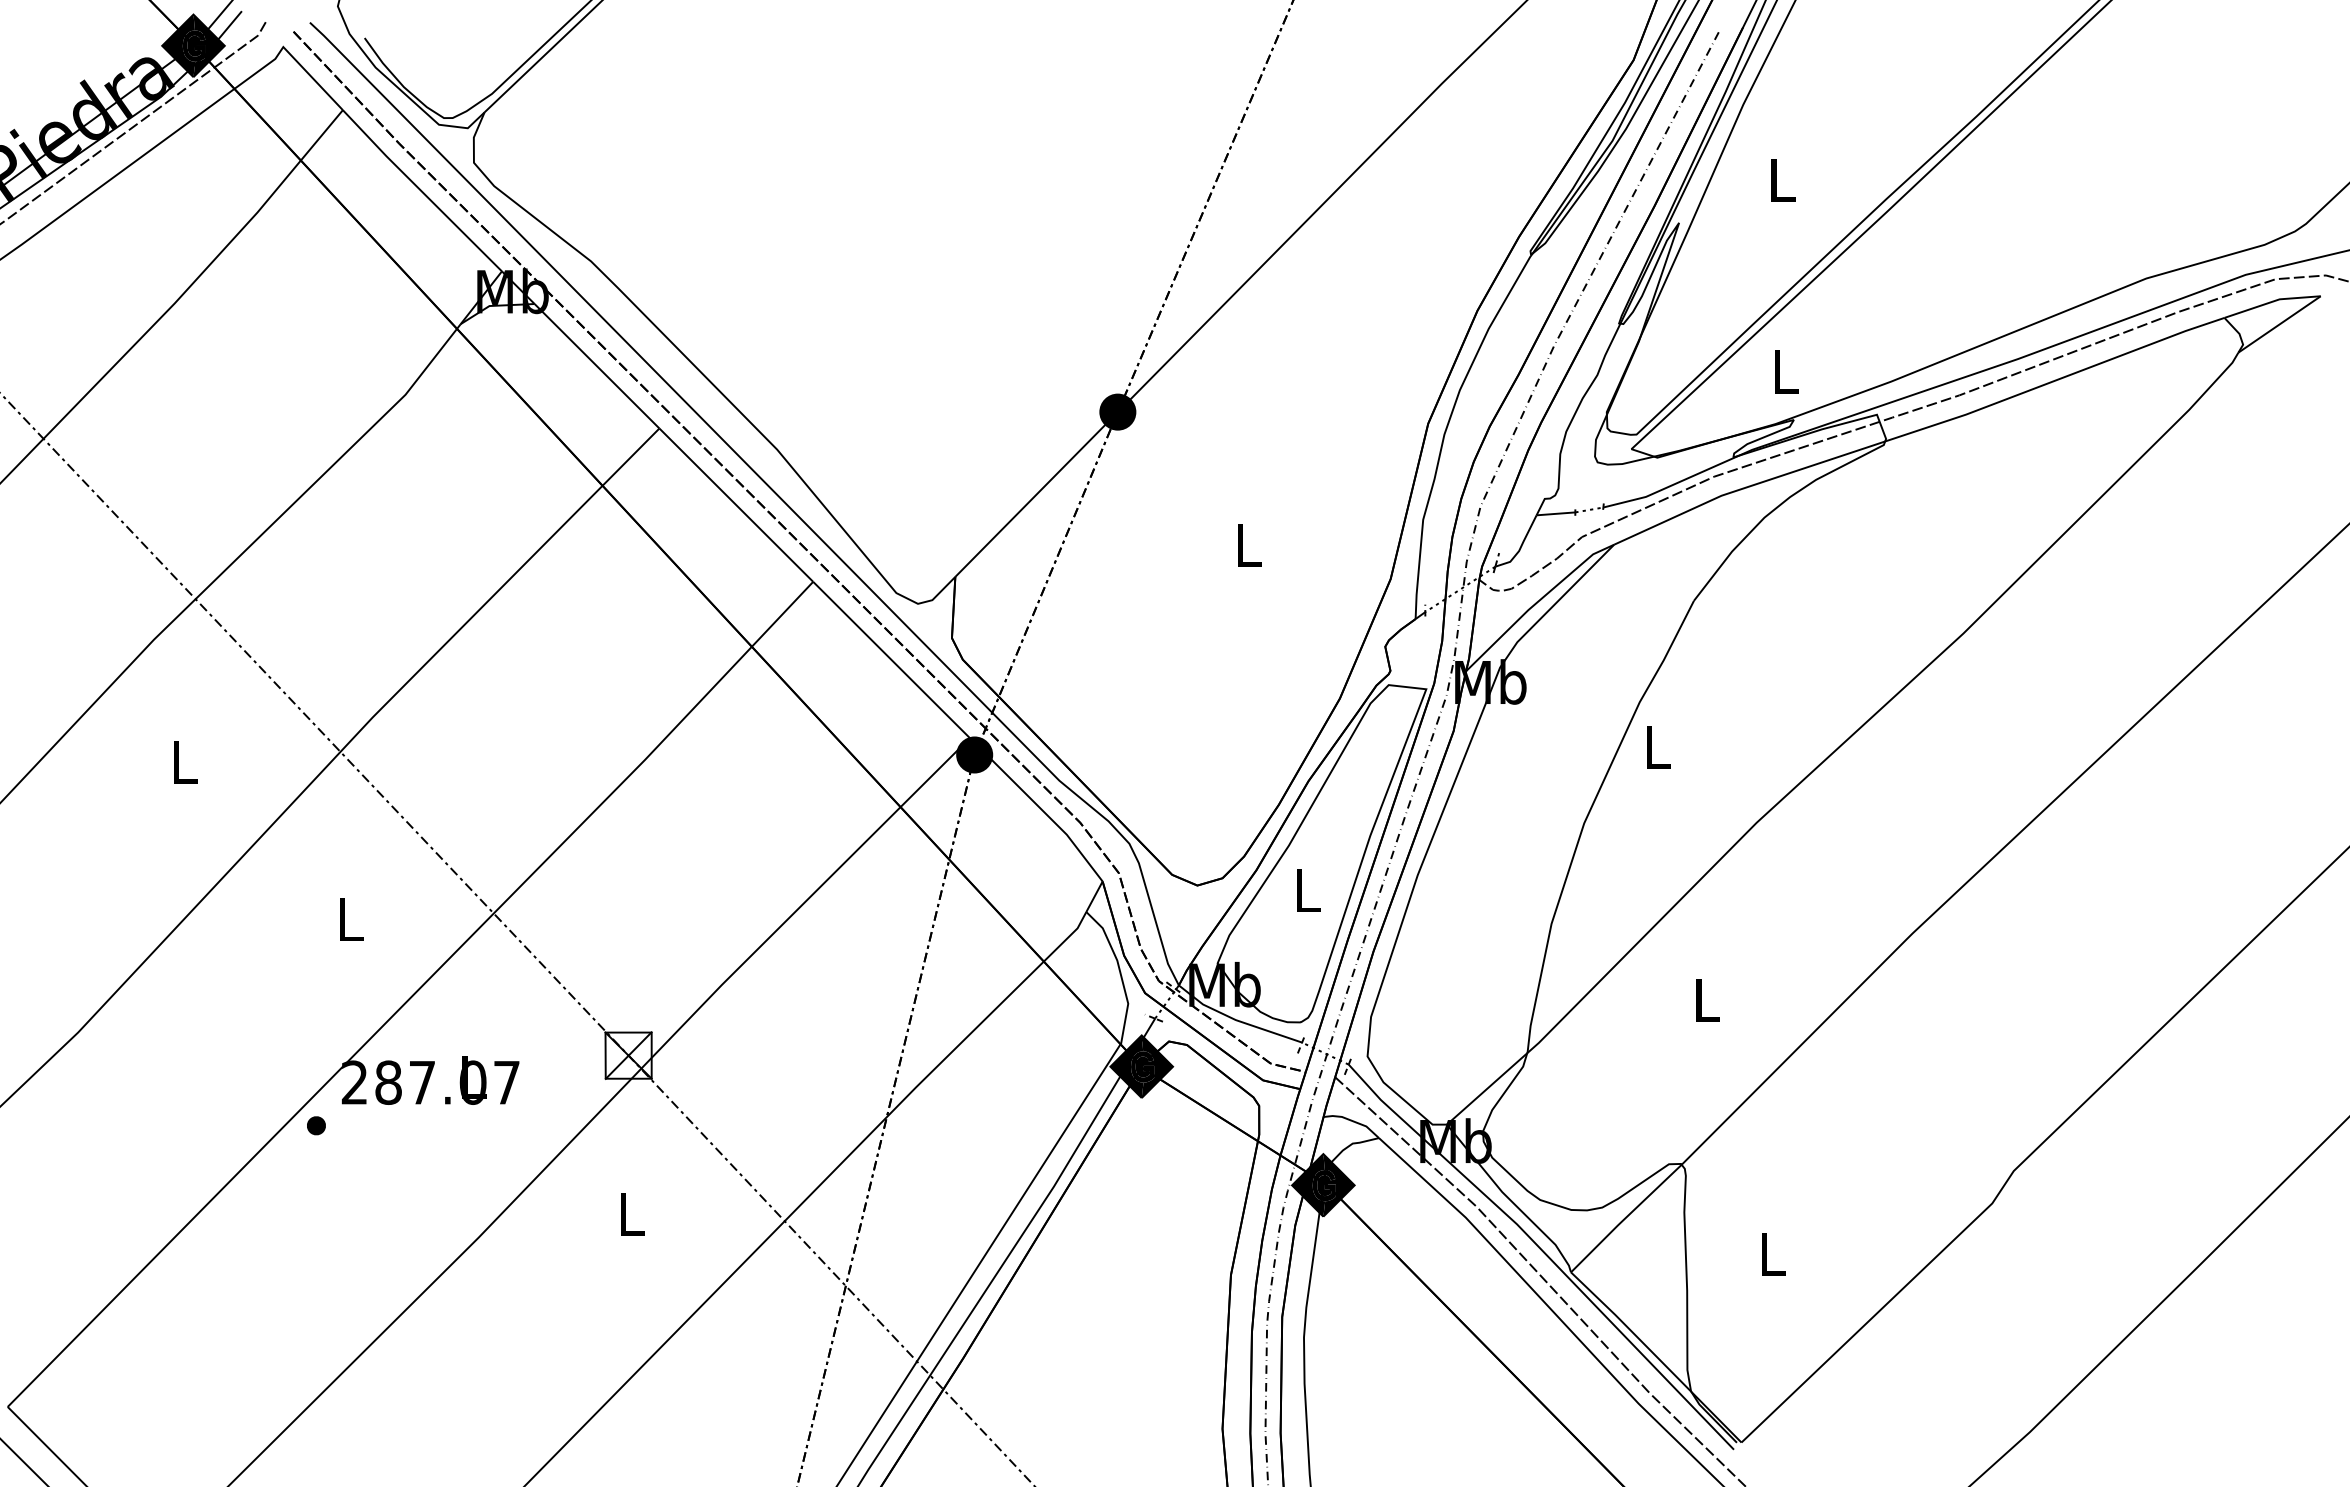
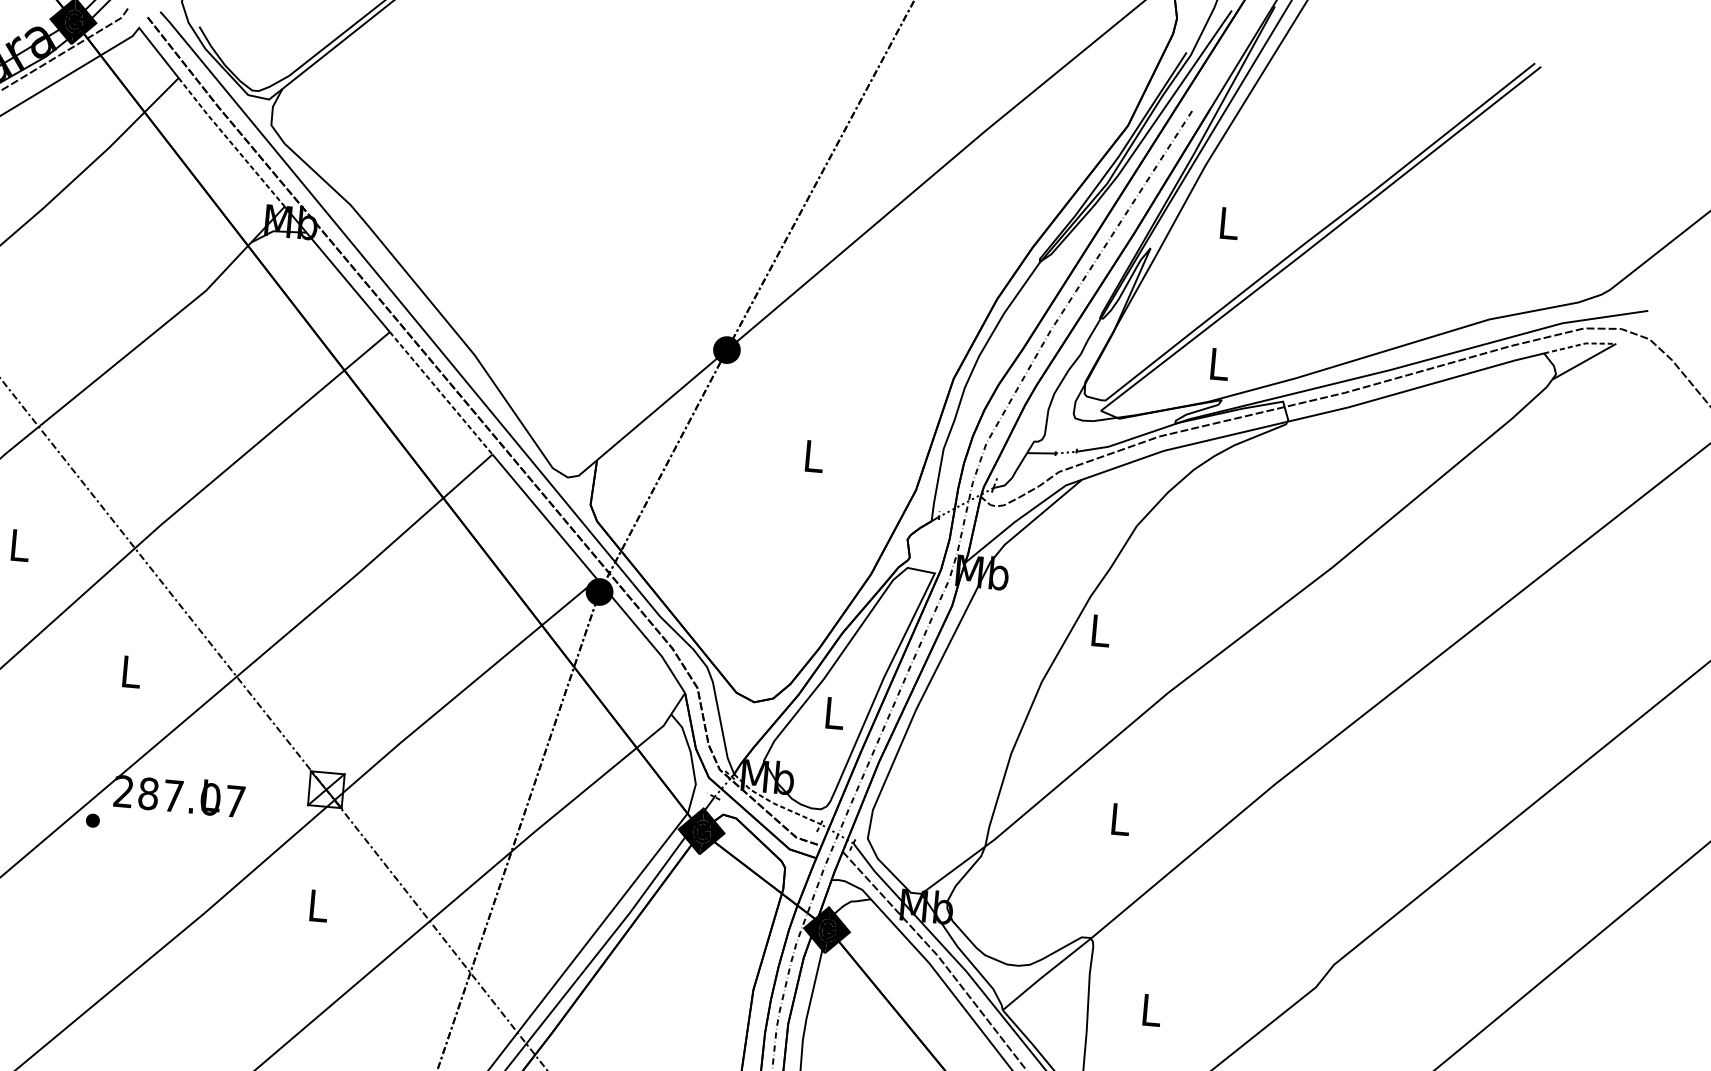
line: (421, 191) -> (231, 142), solid -> dashed
line: (2272, 301) -> (1580, 344), solid -> dashed
line: (736, 505) -> (441, 393), solid -> dashed
line: (1236, 1020) -> (774, 803), solid -> dashed

